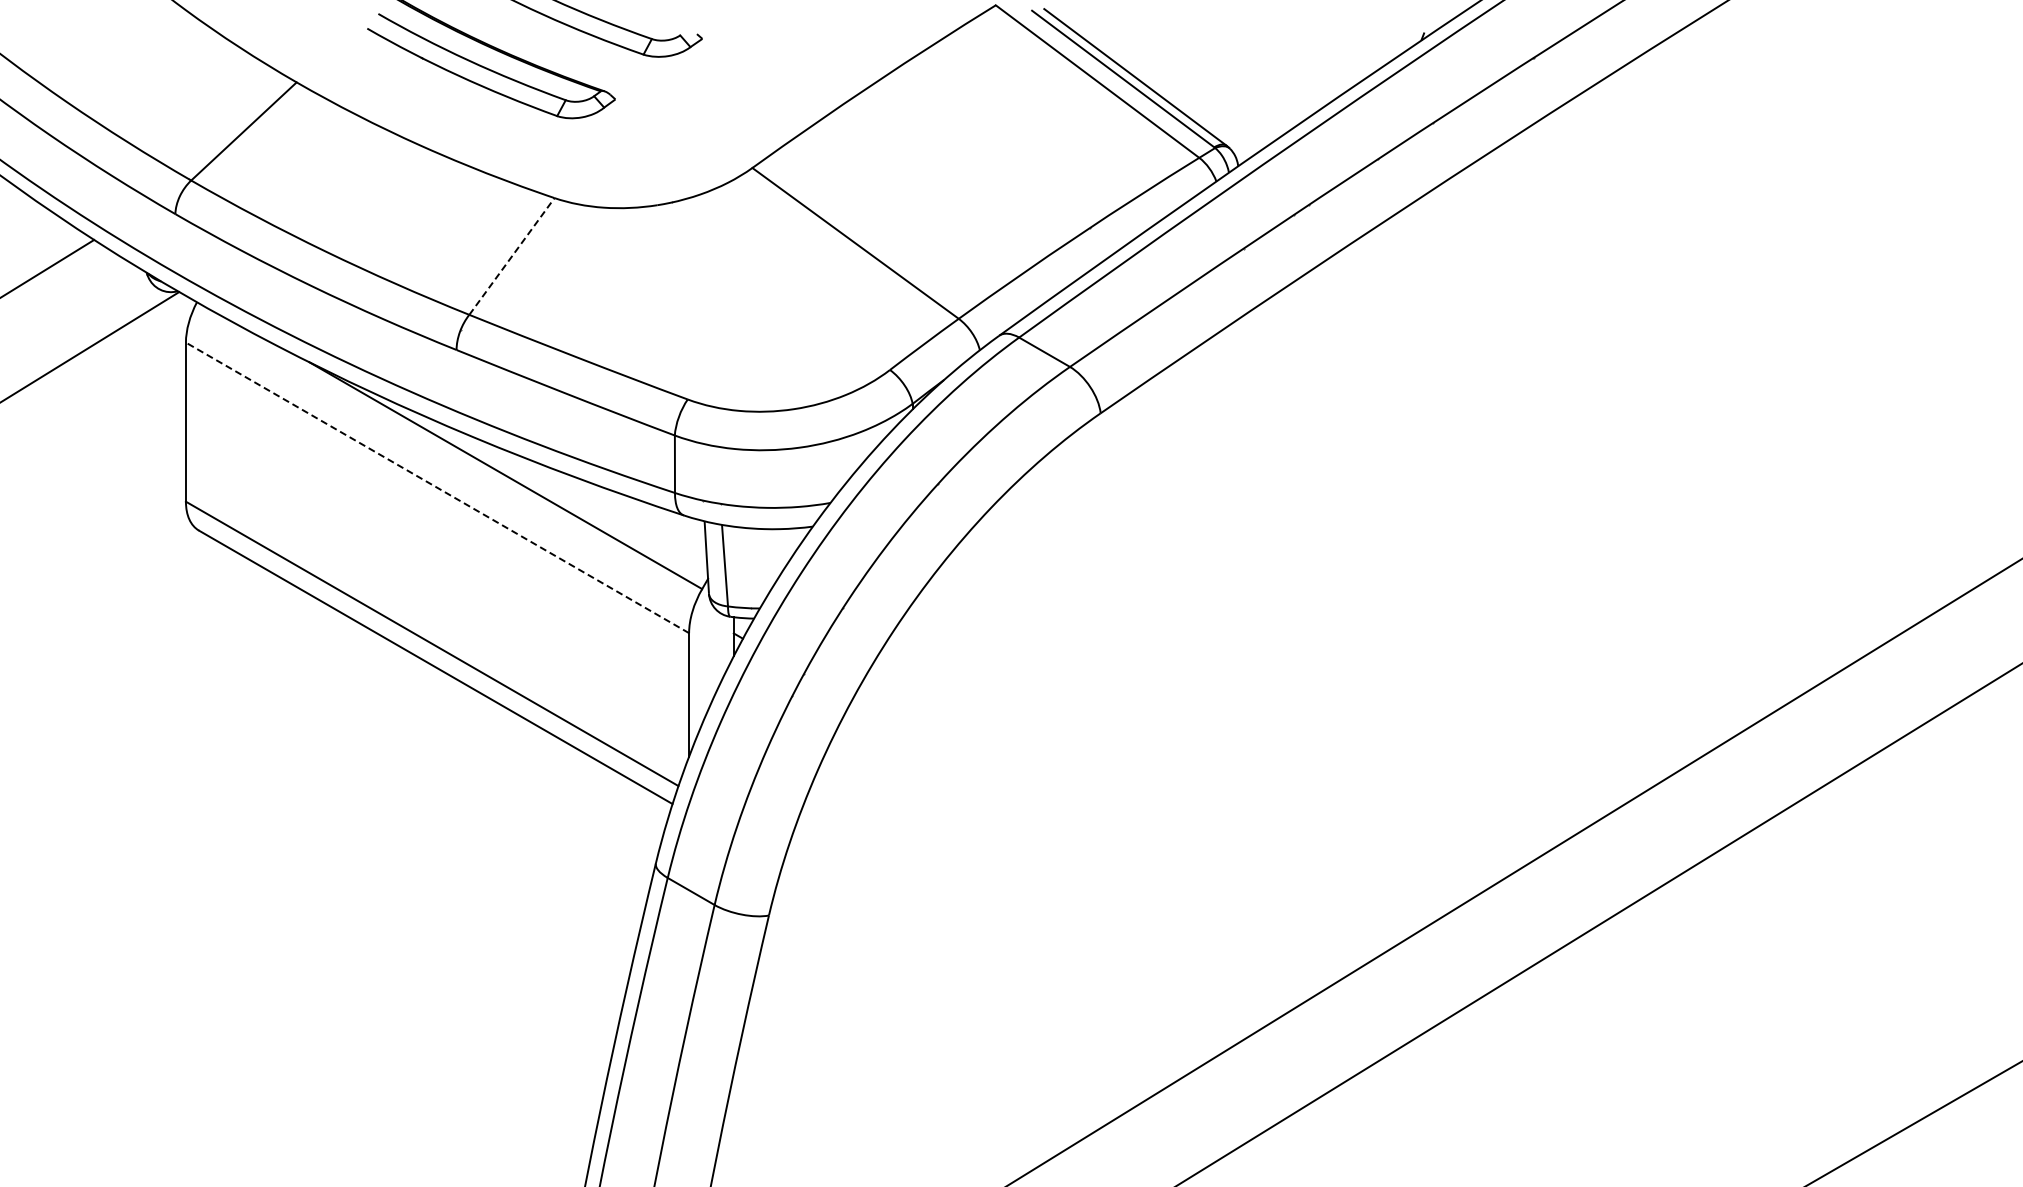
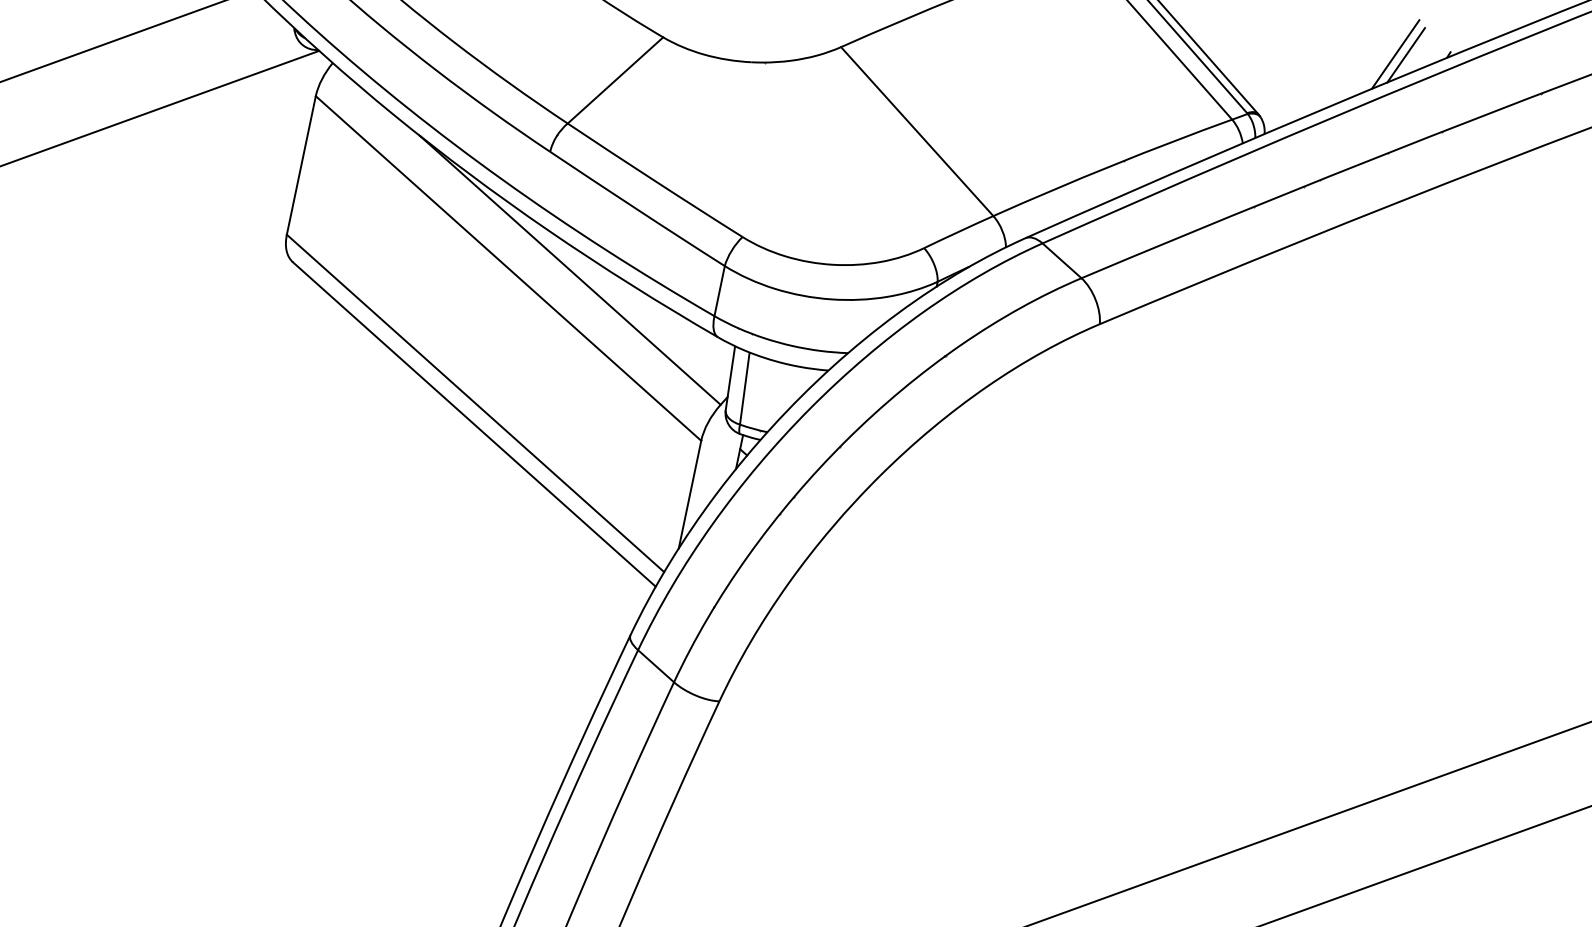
line: (1375, 46) -> (1405, 54), added
line: (1363, 48) -> (1395, 54), added
line: (512, 256) -> (615, 80), dashed -> solid
line: (437, 487) -> (508, 268), dashed -> solid

